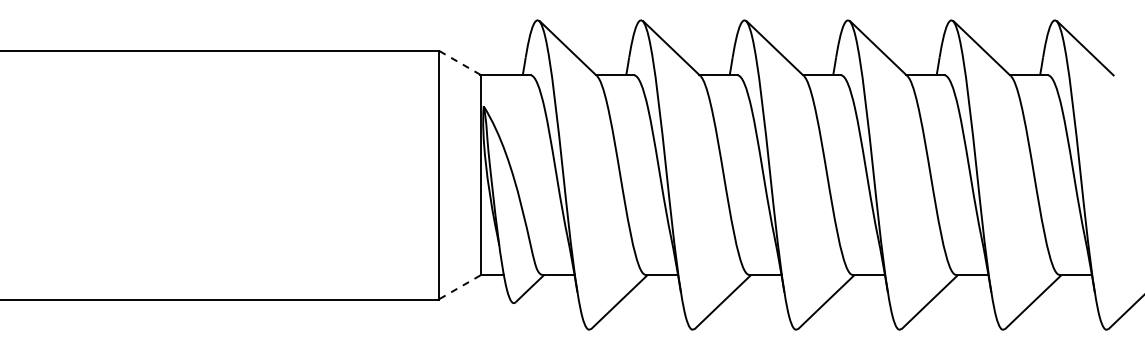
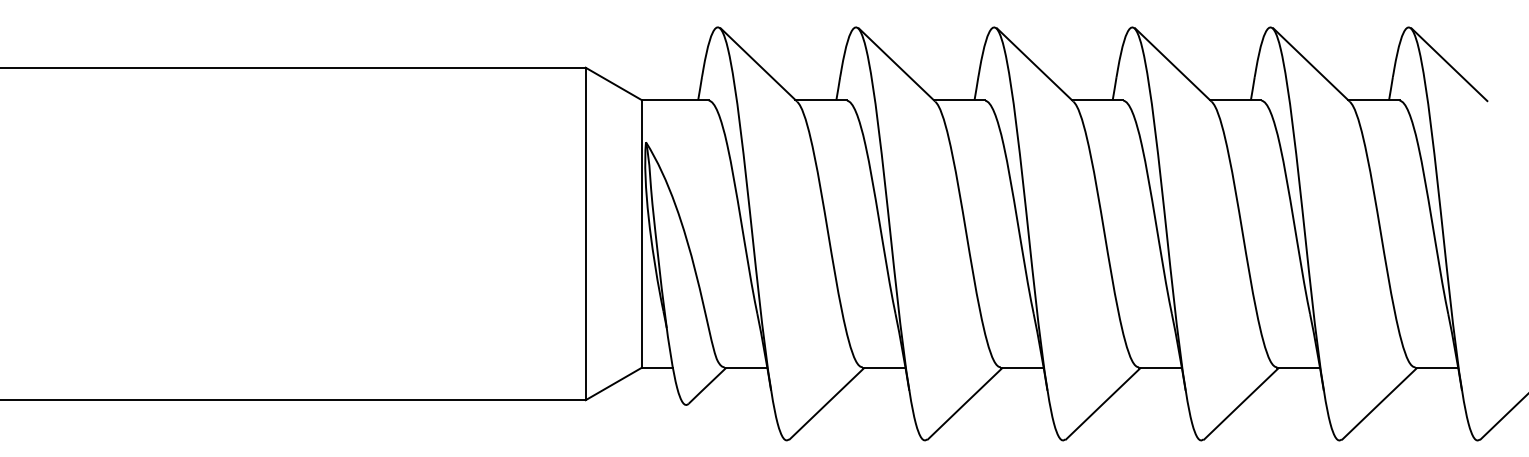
line: (459, 62) -> (613, 83), dashed -> solid
line: (459, 287) -> (613, 384), dashed -> solid

